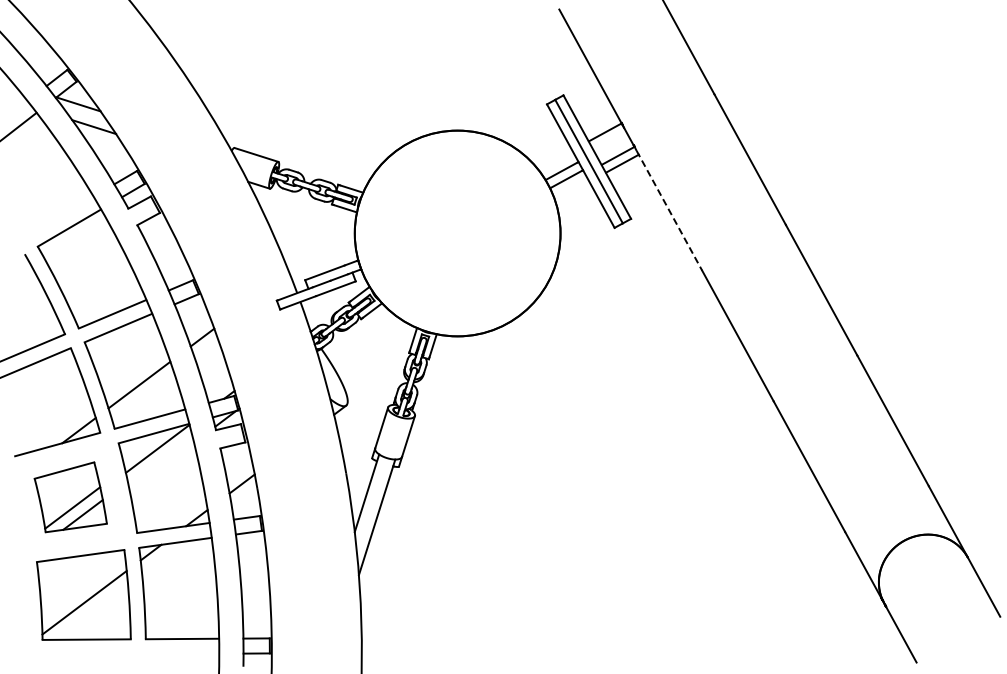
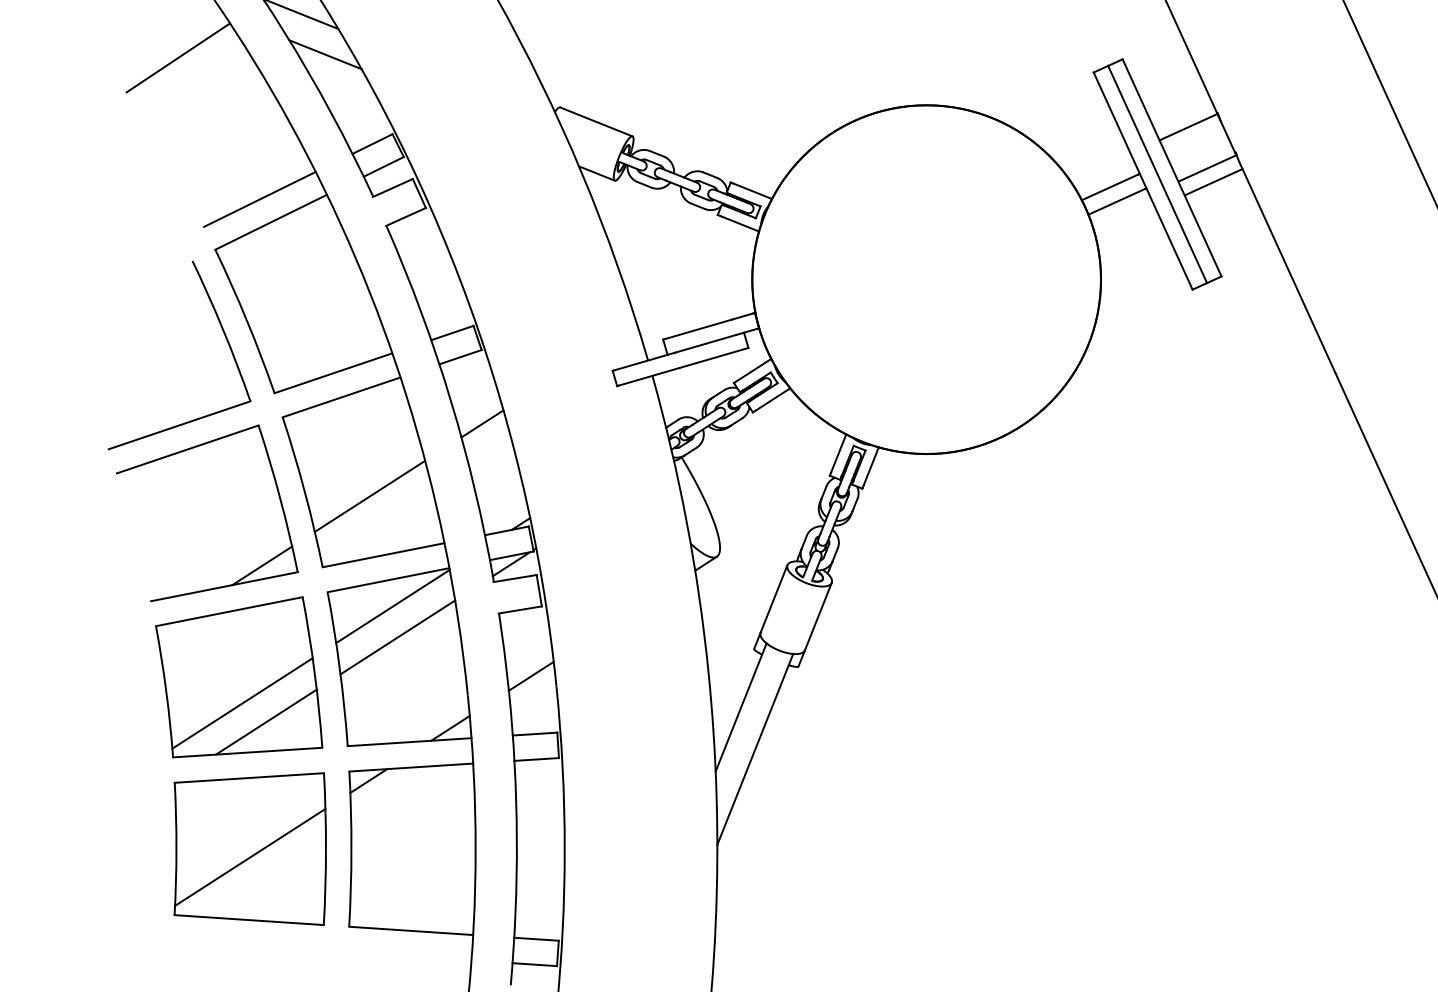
line: (669, 211) -> (1287, 268), dashed -> solid
line: (61, 214) -> (259, 198), added
line: (161, 466) -> (397, 636), added
part: (70, 497) -> (239, 677), size x1.43

